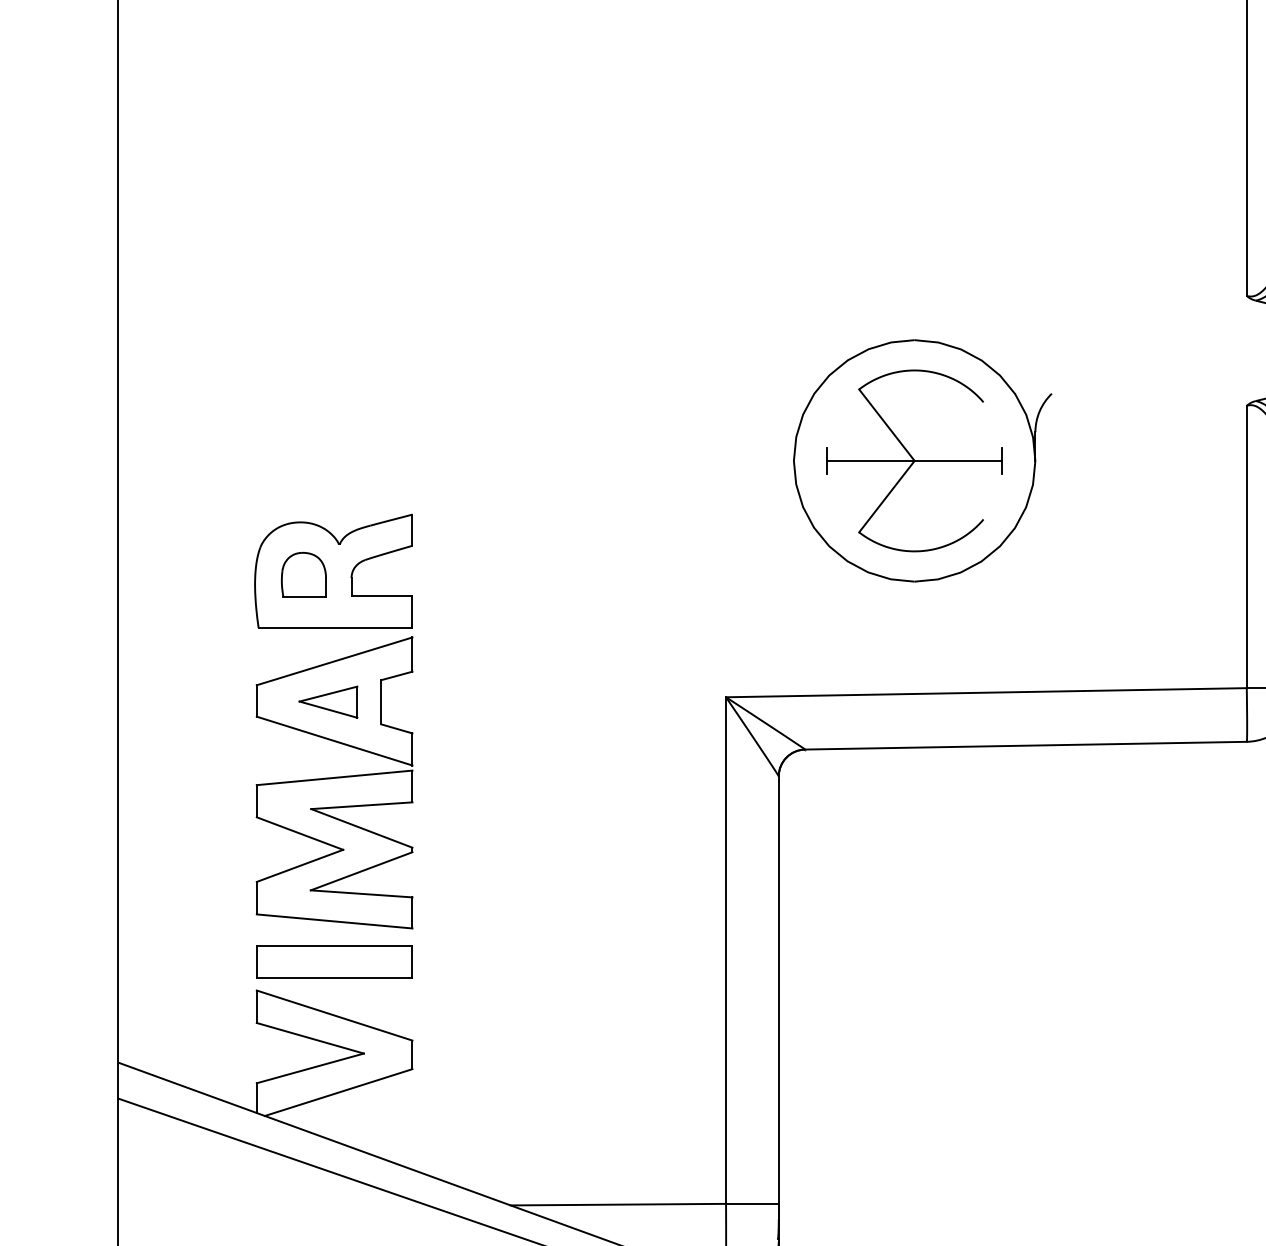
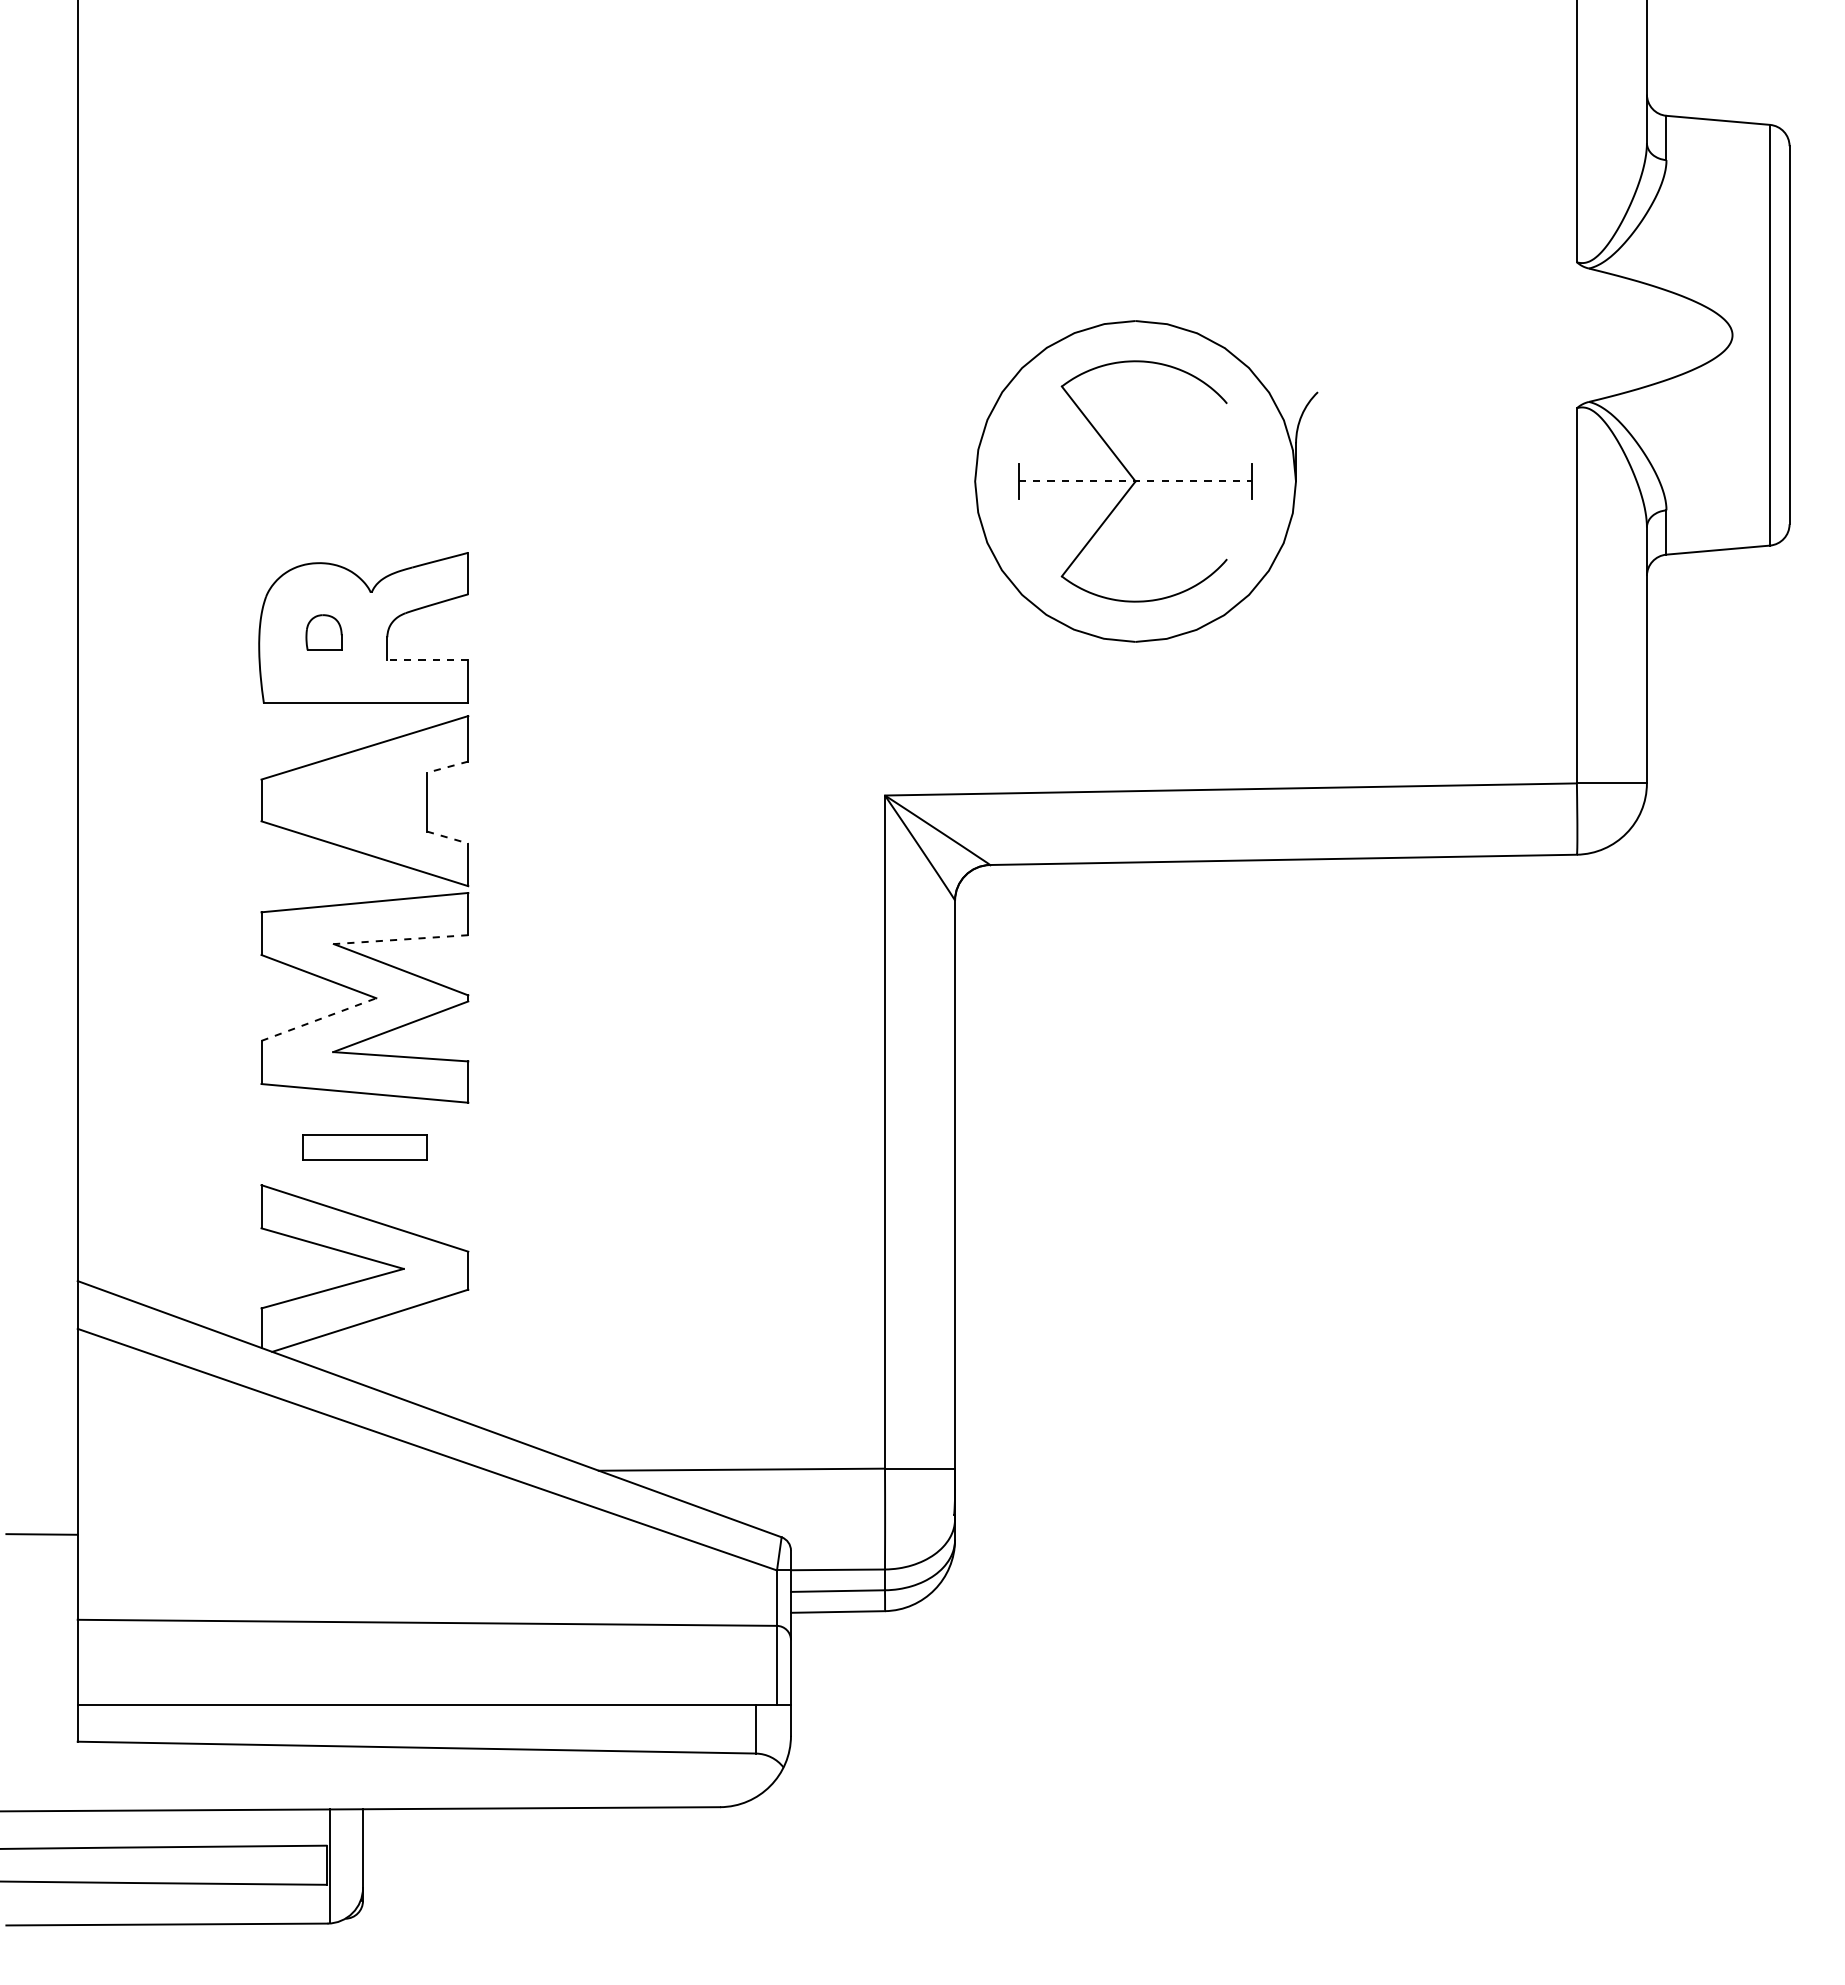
line: (914, 460) -> (1135, 481), solid -> dashed
part: (303, 574) -> (323, 632), size x0.6
line: (381, 595) -> (427, 660), solid -> dashed
line: (396, 676) -> (447, 767), solid -> dashed
part: (328, 701) -> (356, 801), removed
line: (396, 728) -> (447, 837), solid -> dashed
line: (361, 805) -> (400, 939), solid -> dashed
line: (300, 865) -> (319, 1019), solid -> dashed
part: (334, 962) -> (364, 1147), size x0.6

